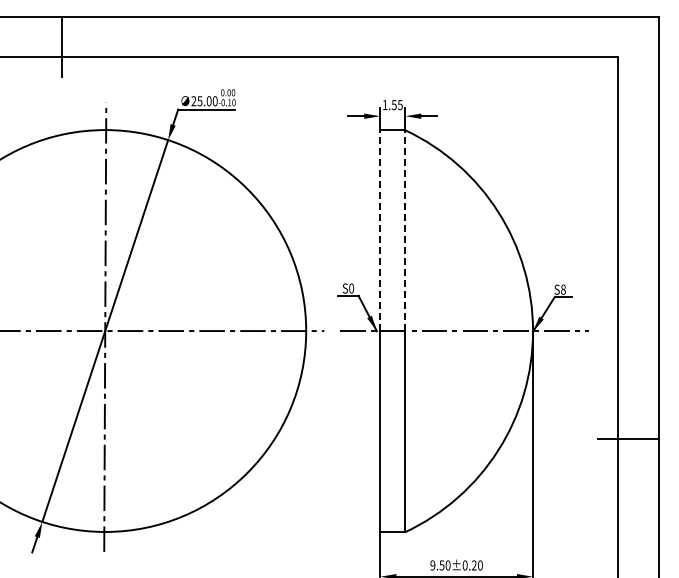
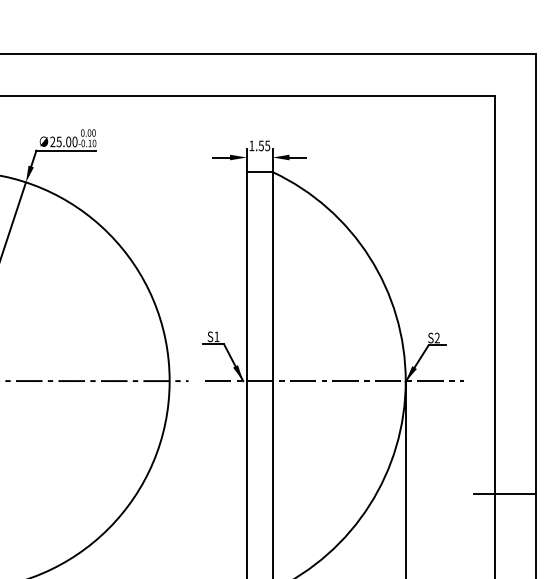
line: (380, 230) -> (246, 276), dashed -> solid
line: (405, 230) -> (272, 276), dashed -> solid
text: (351, 288) -> (216, 336), S0 -> S1
text: (563, 289) -> (437, 337), S8 -> S2

